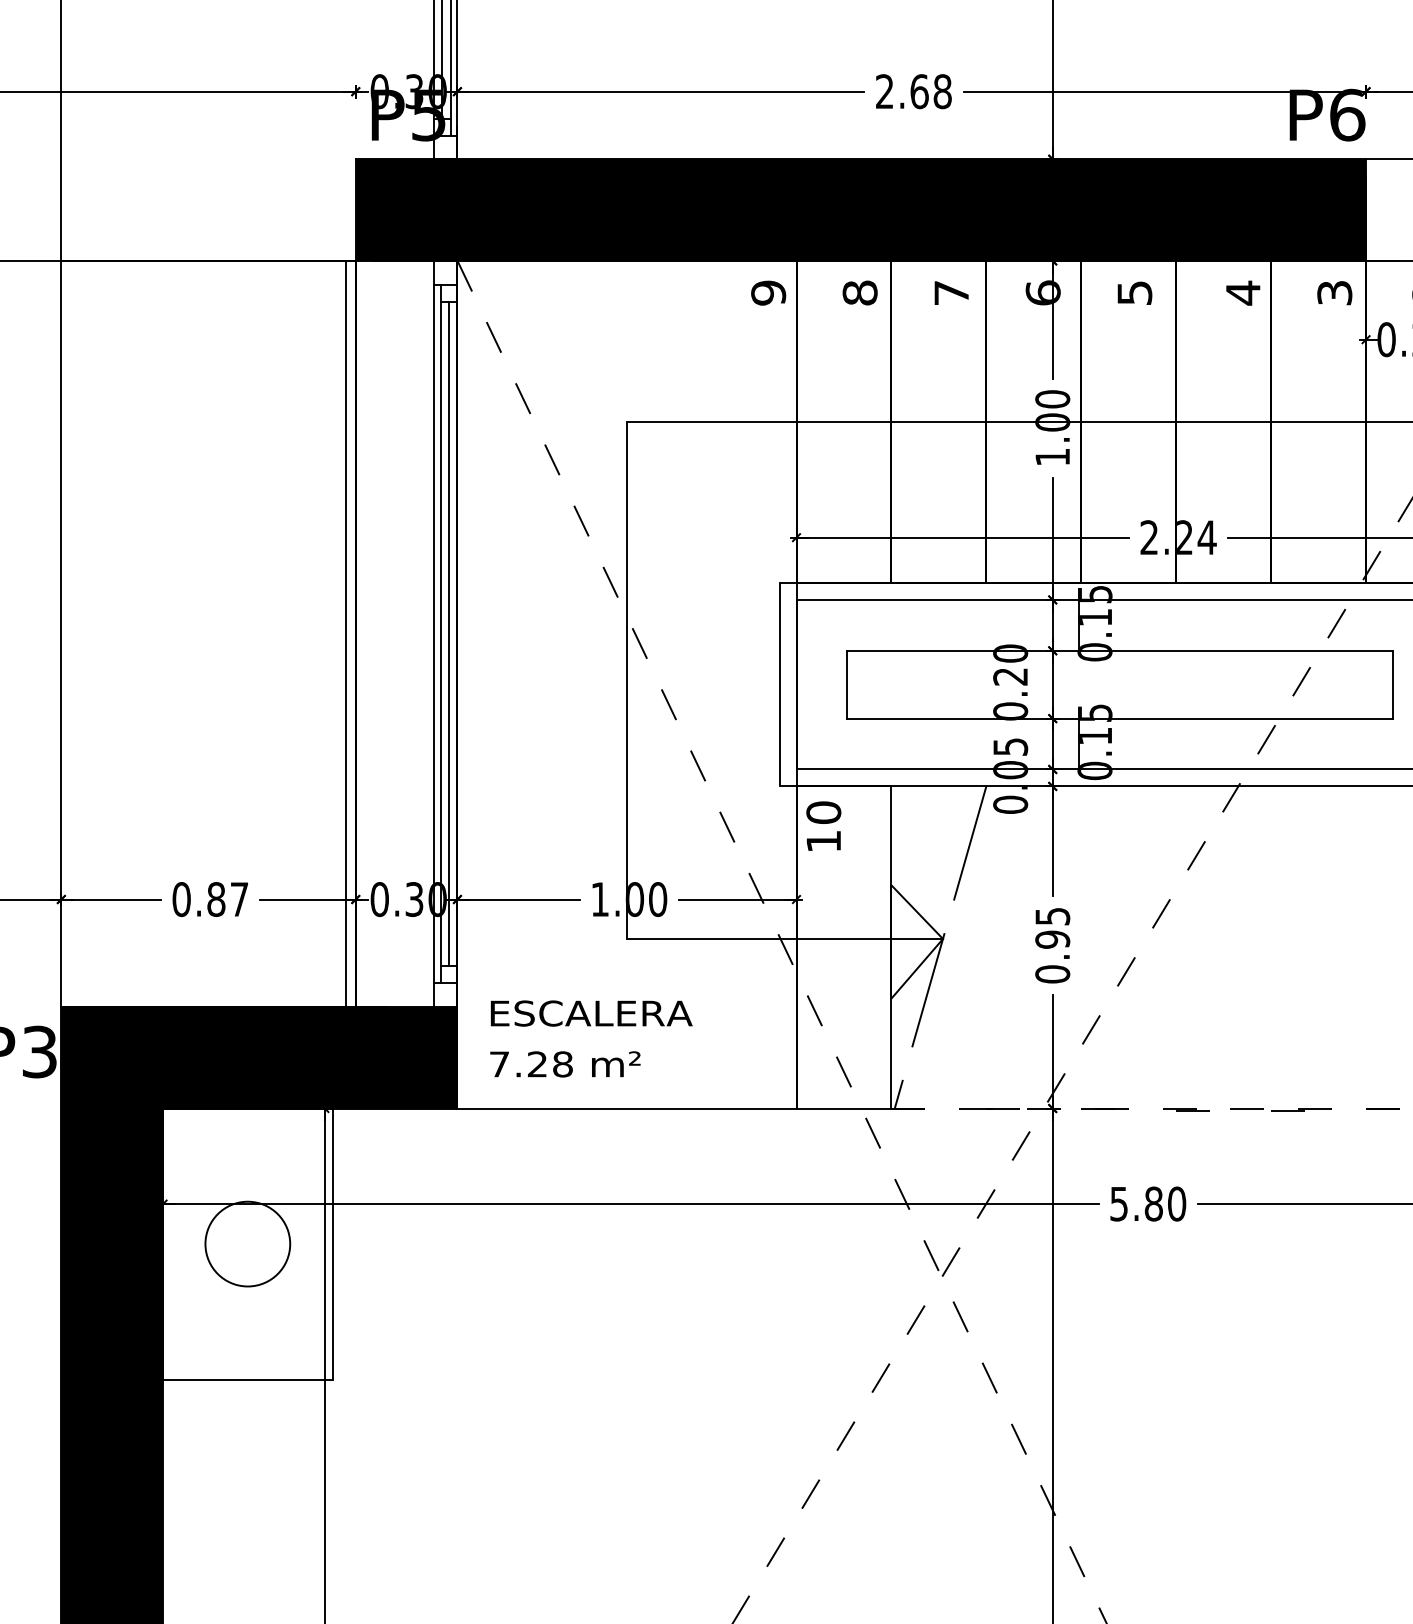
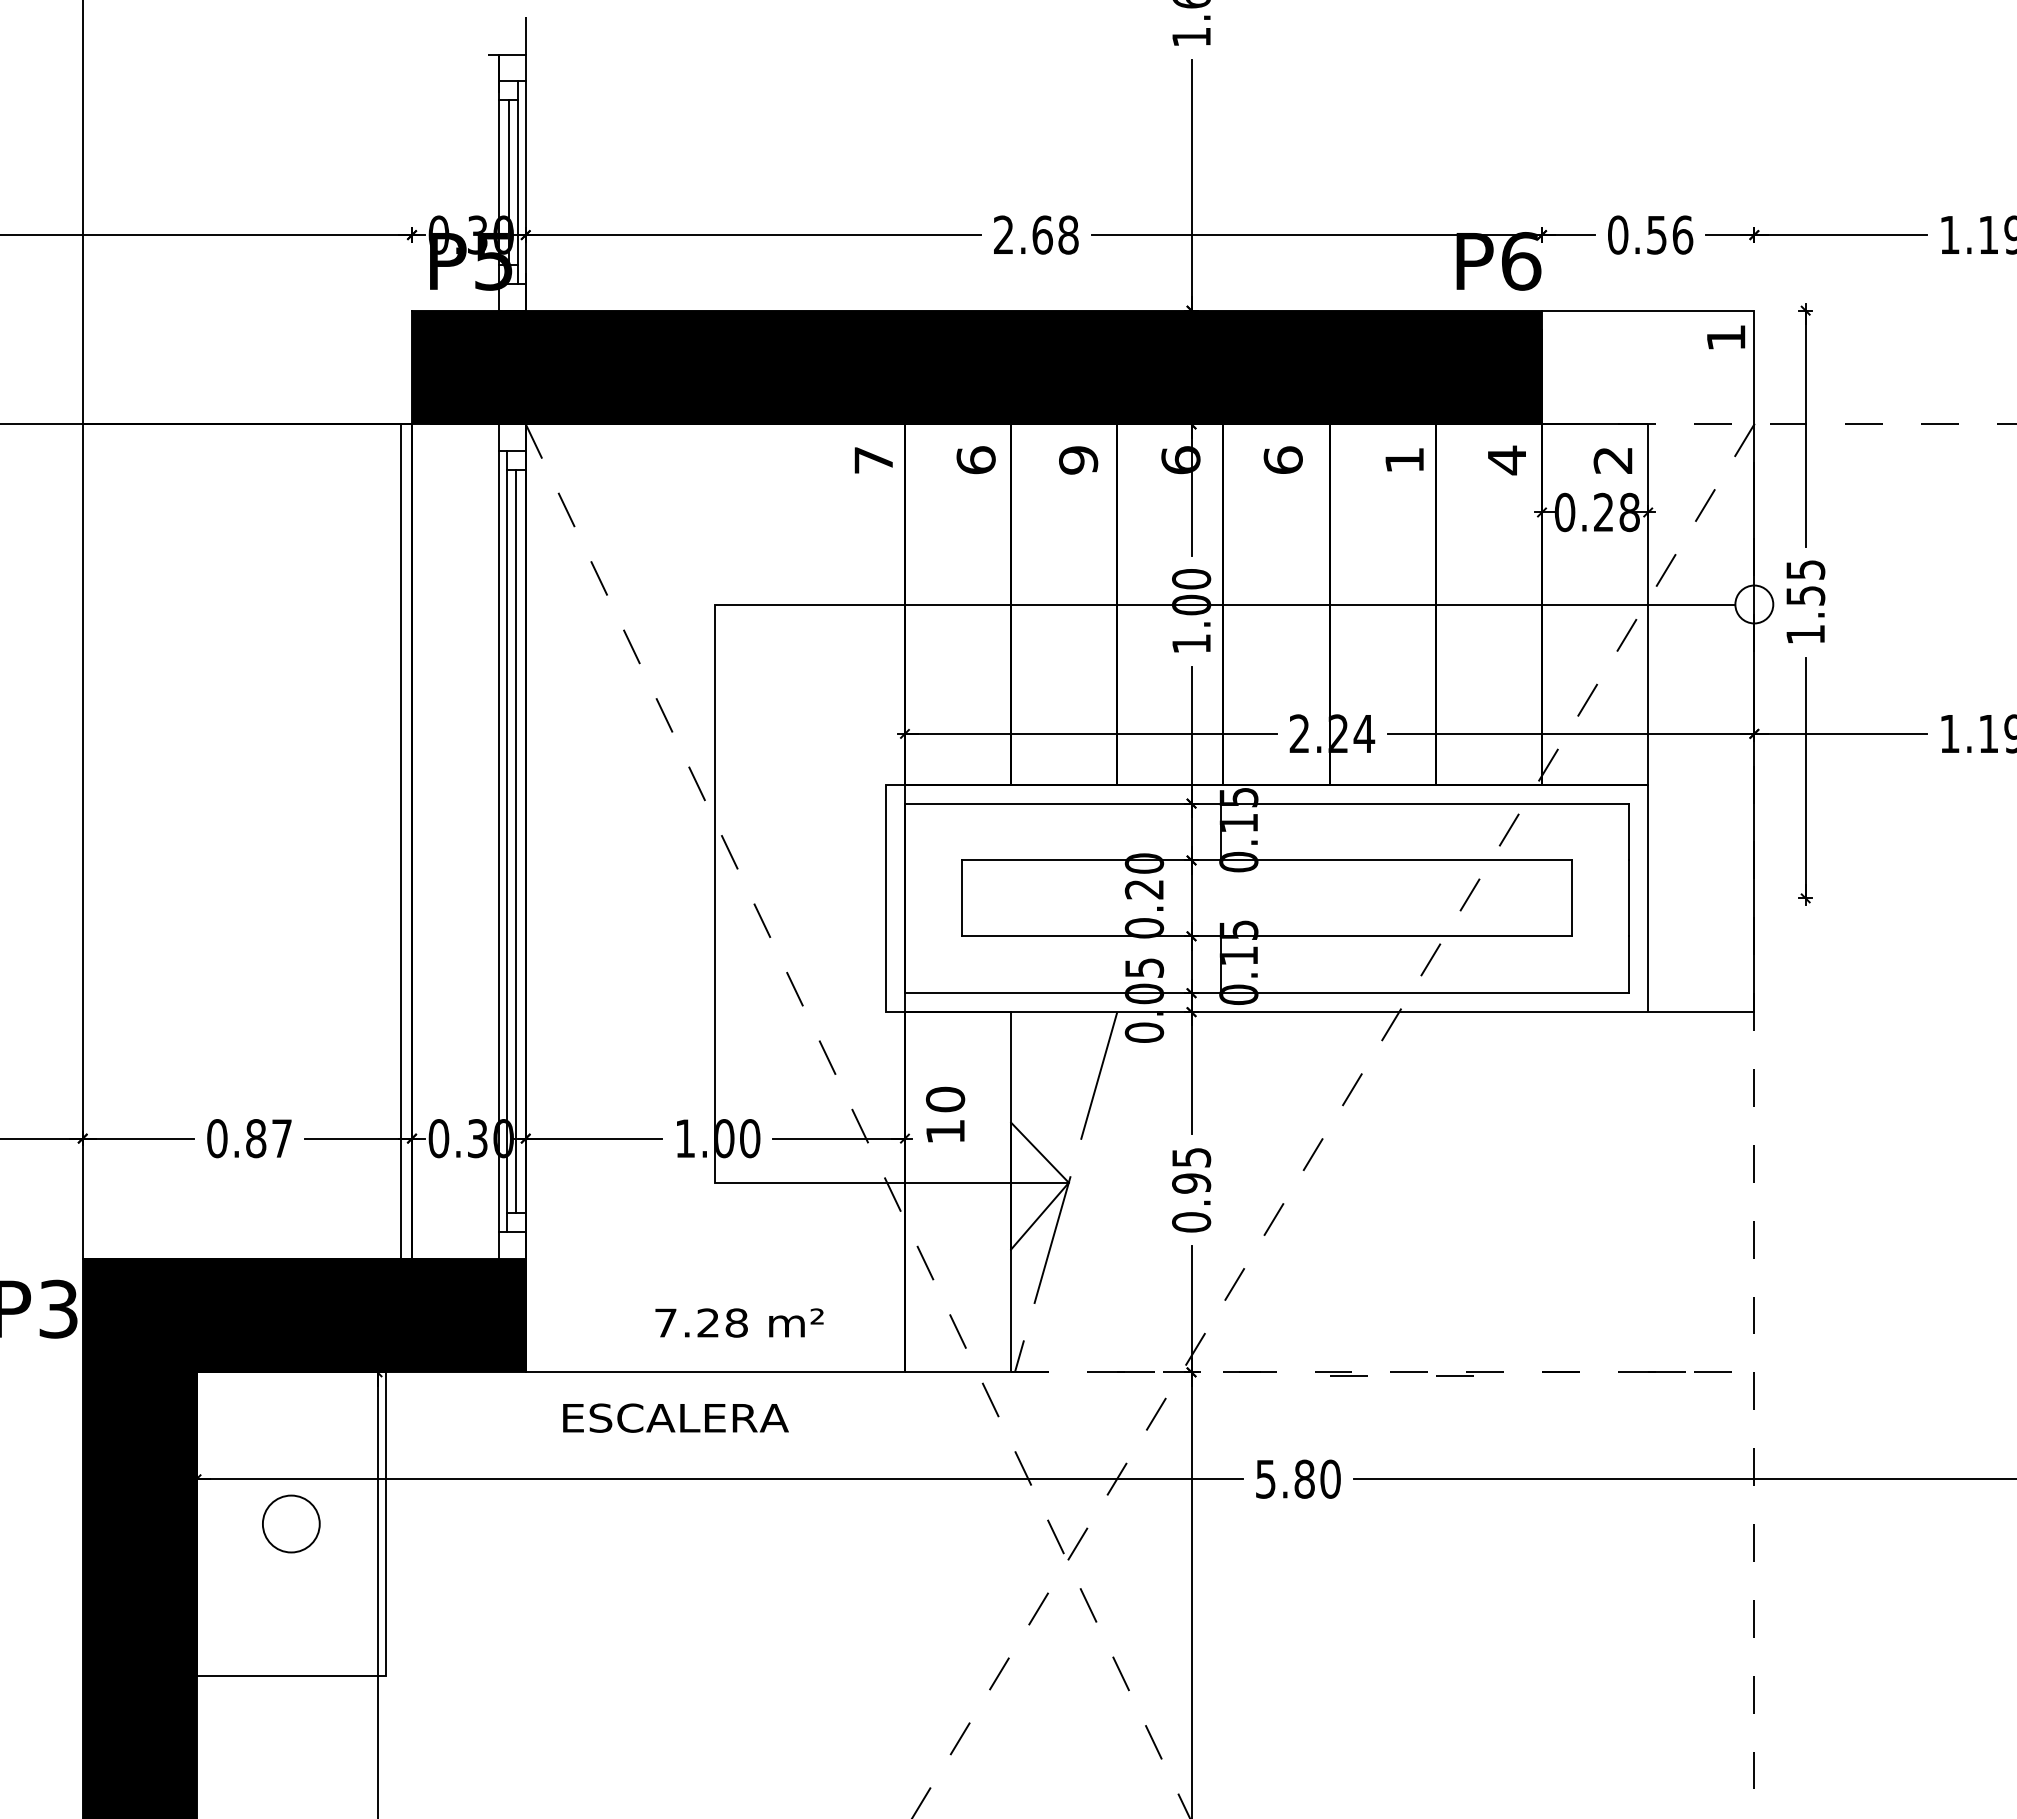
text: (1134, 292) -> (1282, 459), 5 -> 6
text: (768, 293) -> (873, 460), 9 -> 7
text: (859, 293) -> (975, 460), 8 -> 6
text: (951, 293) -> (1078, 460), 7 -> 9
text: (1243, 293) -> (1404, 460), 4 -> 1
text: (1334, 293) -> (1506, 460), 3 -> 4
text: (823, 826) -> (945, 1114), moved
text: (591, 1012) -> (675, 1417), moved
text: (565, 1063) -> (739, 1322), moved
circle: (247, 1243) -> (290, 1523), size x0.6

